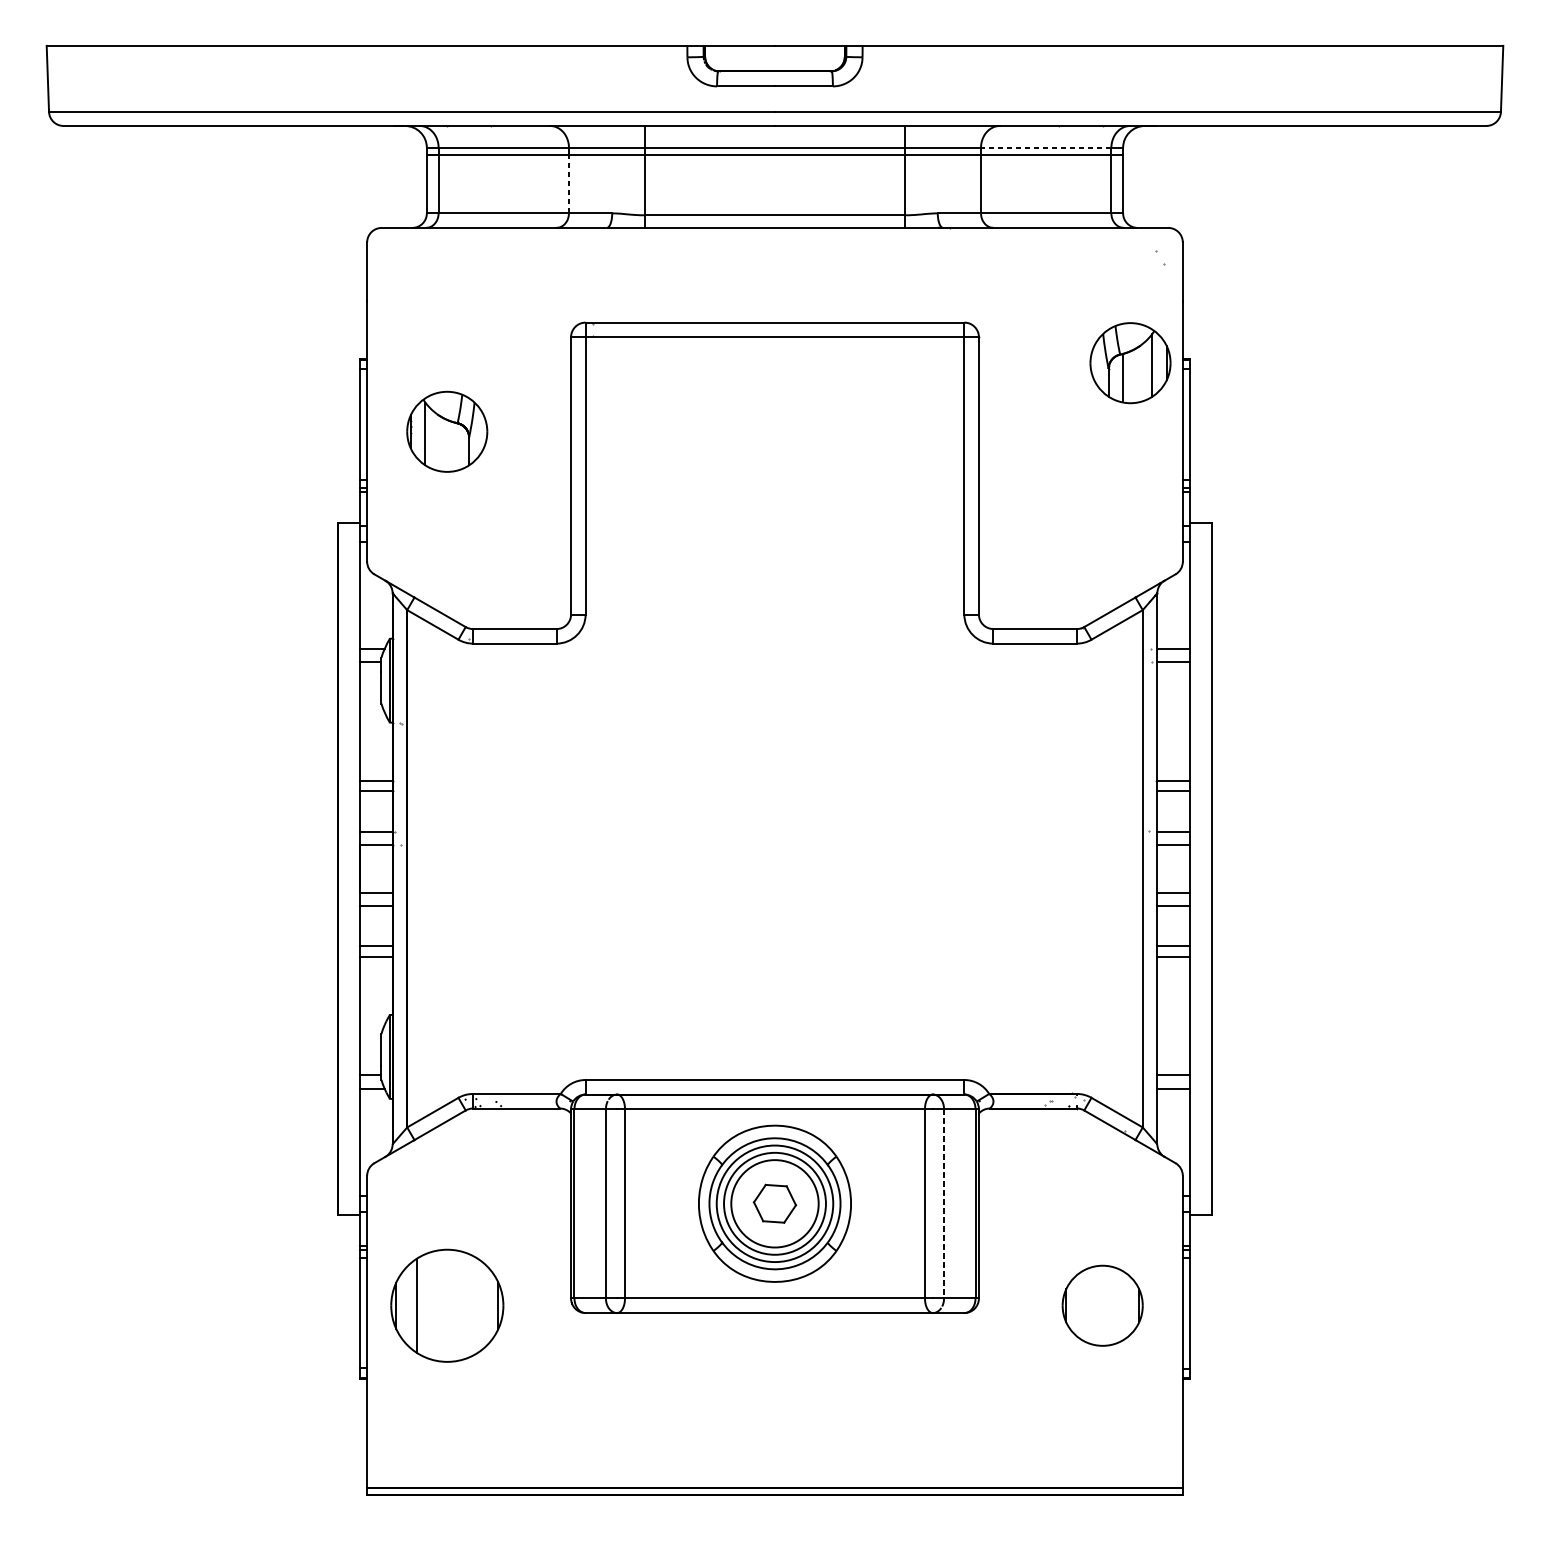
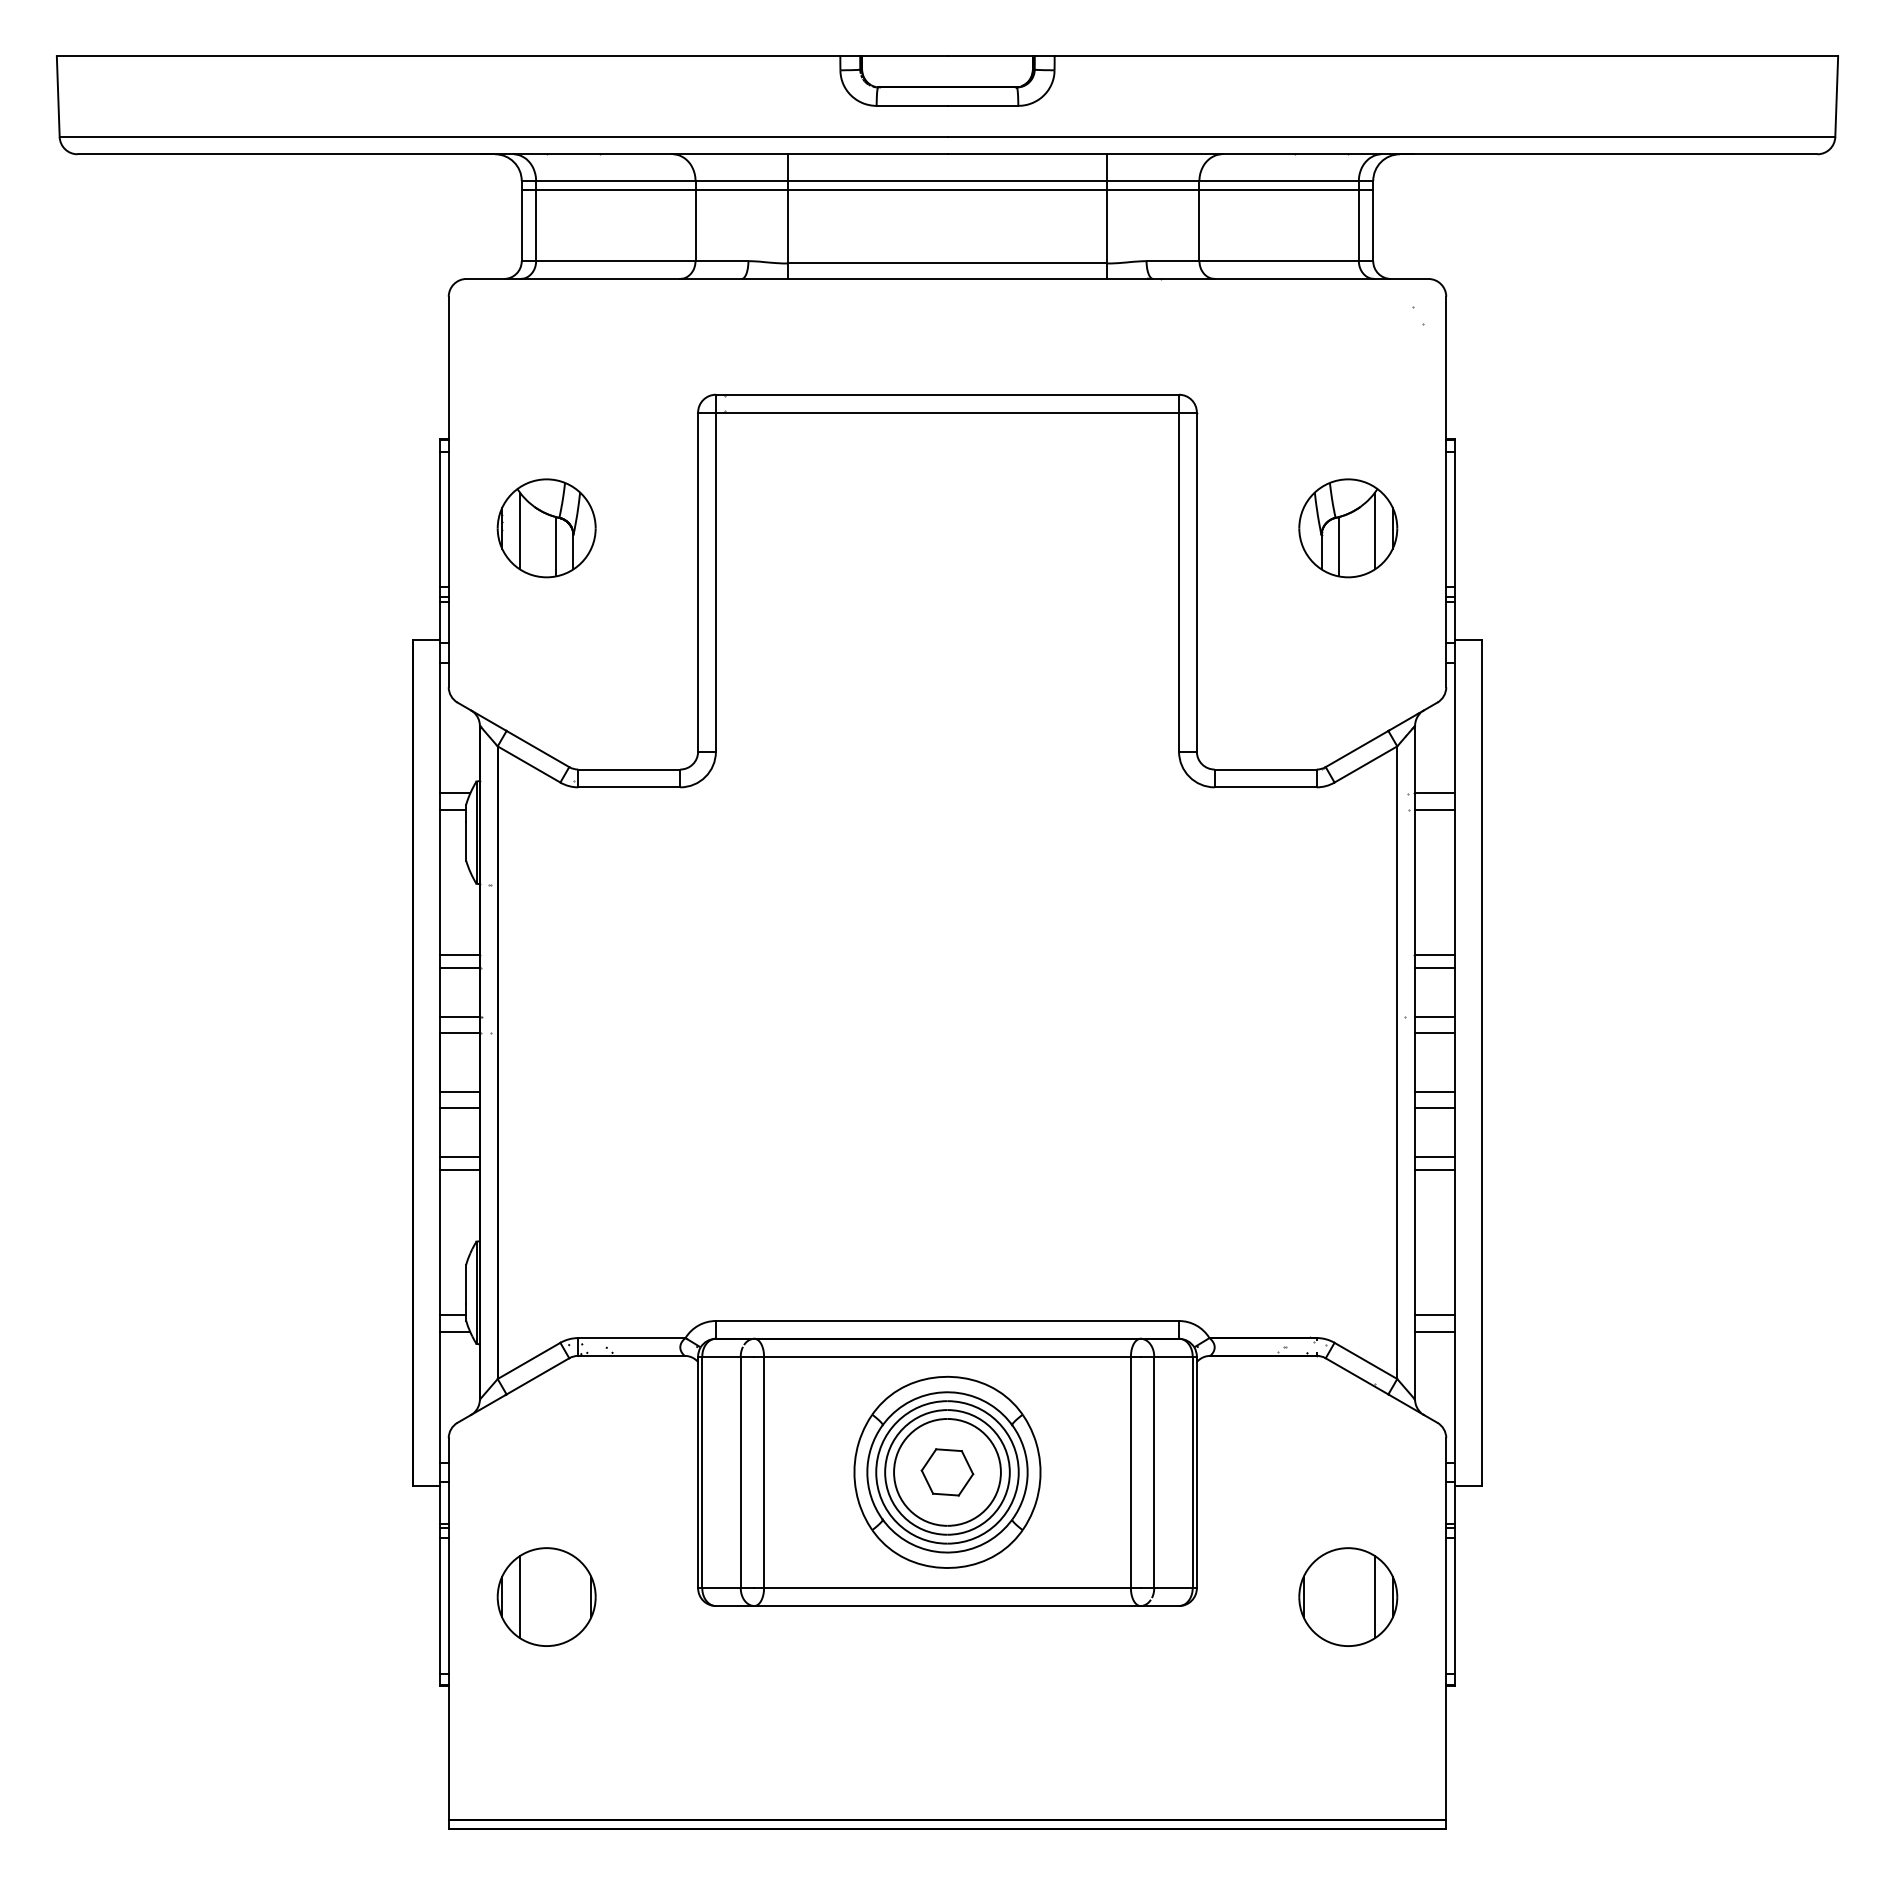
line: (1046, 148) -> (1279, 181), dashed -> solid
line: (568, 184) -> (695, 225), dashed -> solid
part: (1130, 363) -> (1348, 528), moved
line: (454, 446) -> (555, 546), added
line: (944, 1203) -> (1154, 1472), dashed -> solid
part: (447, 1305) -> (546, 1596), size x0.71
line: (1124, 1306) -> (1375, 1597), added

